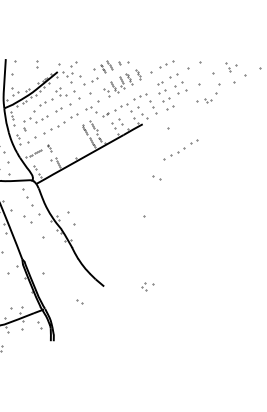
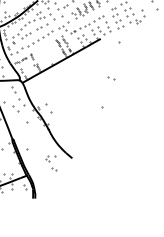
part: (206, 97) -> (136, 19), moved
part: (180, 149) -> (128, 57), removed
part: (147, 286) -> (50, 158), moved

